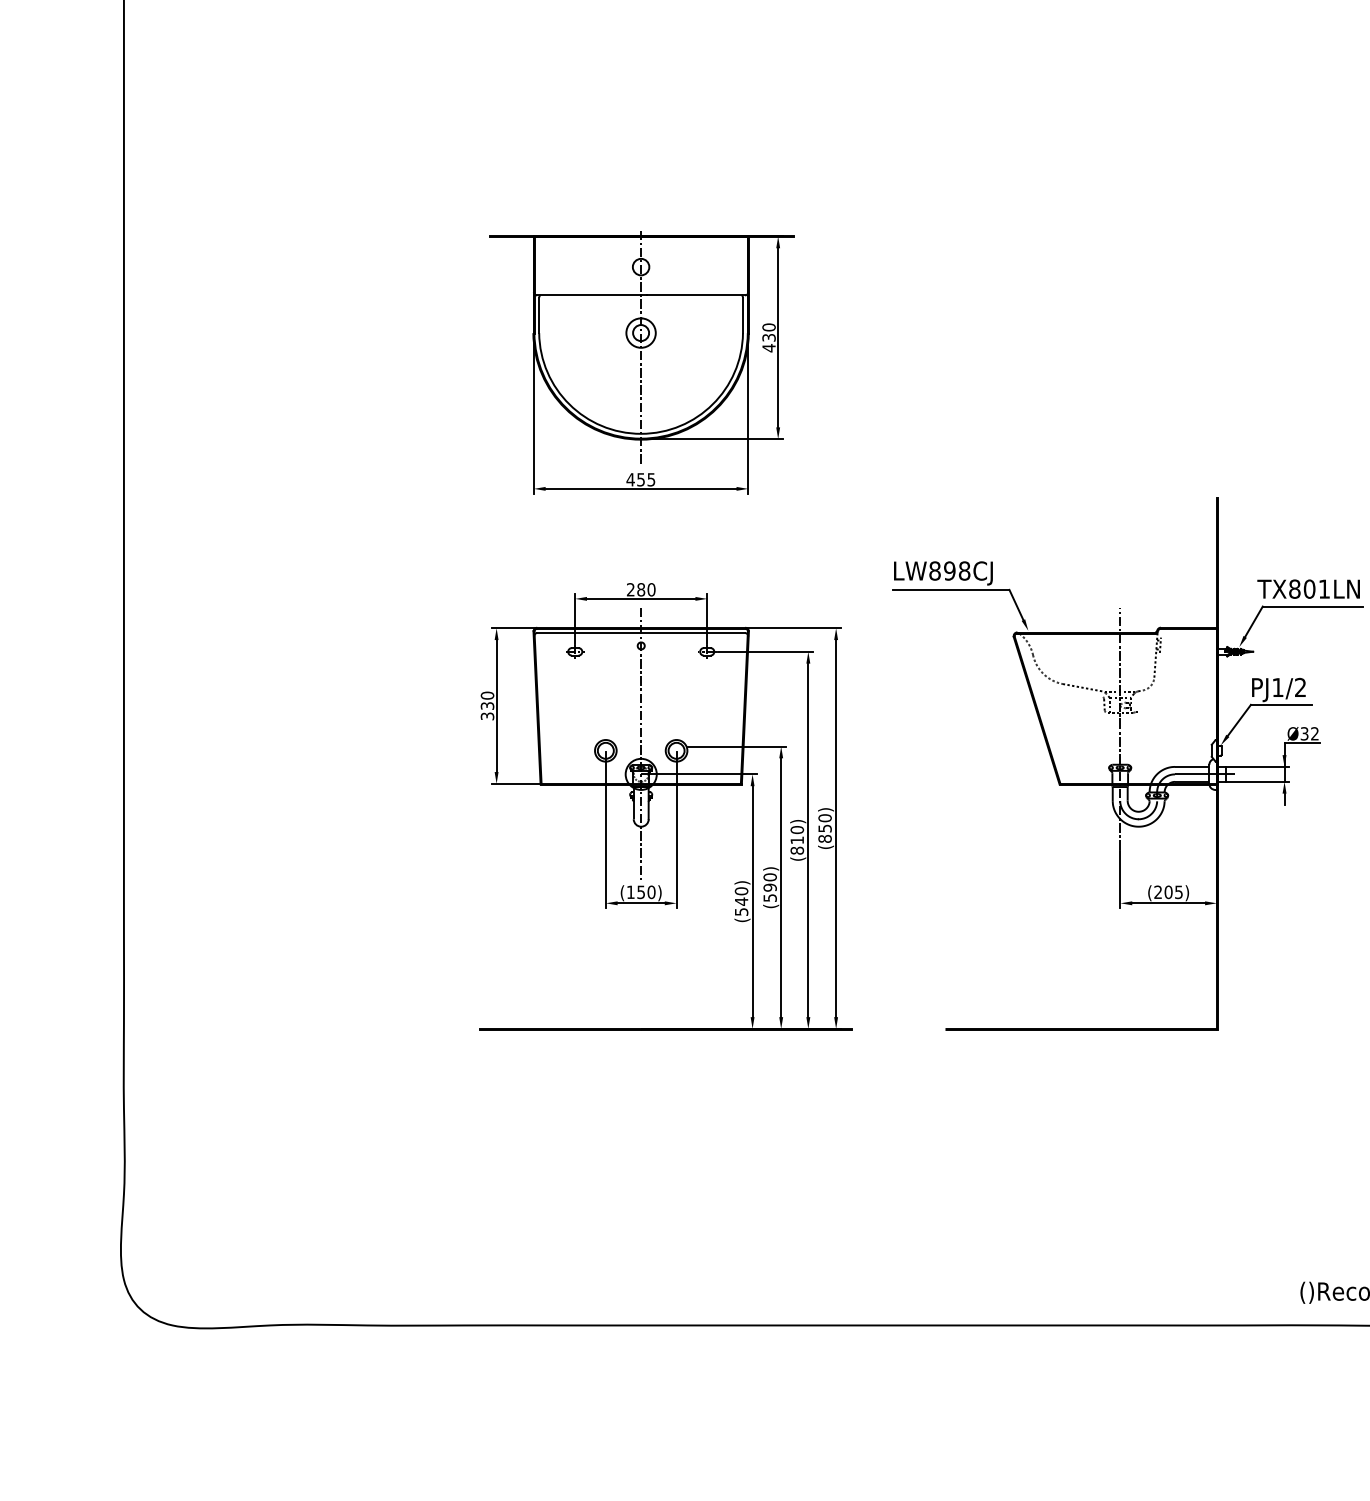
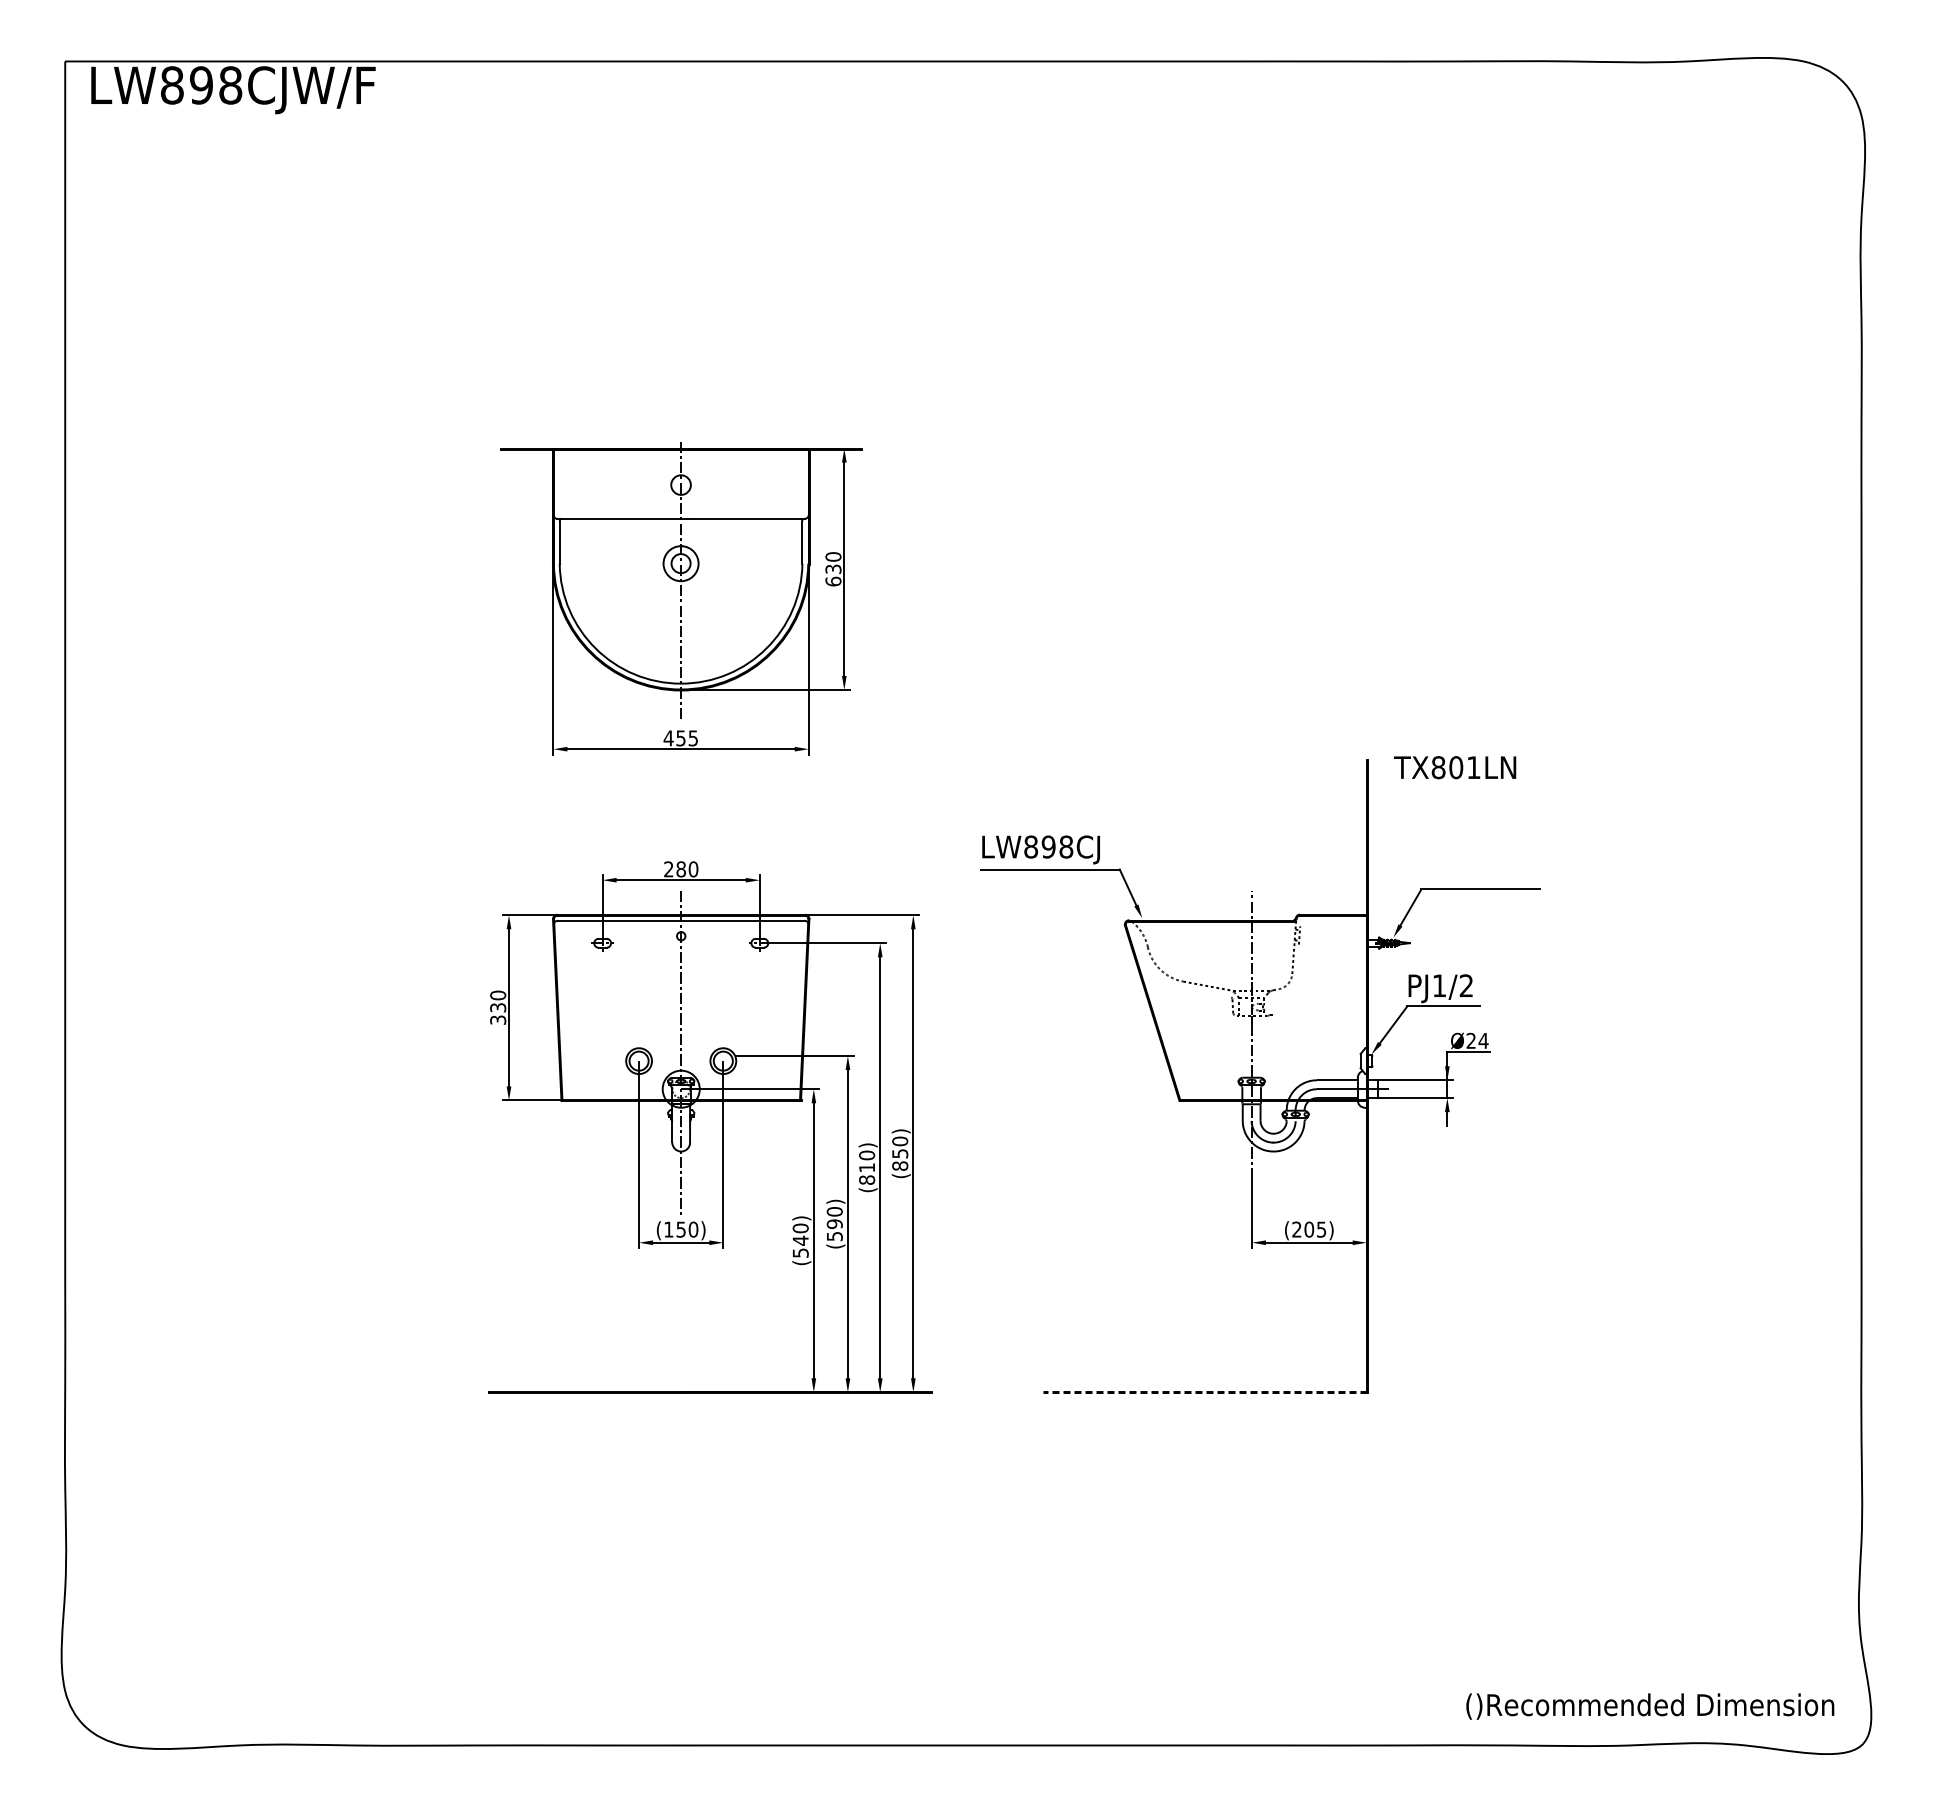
text: (769, 348) -> (833, 581), 430 -> 630
text: (1309, 589) -> (1455, 767), moved
text: (1309, 733) -> (1477, 1040), Ø32 -> Ø24
line: (1081, 1029) -> (1205, 1392), solid -> dashed

